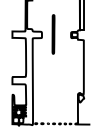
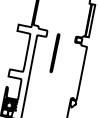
line: (53, 34) -> (54, 53), moved

